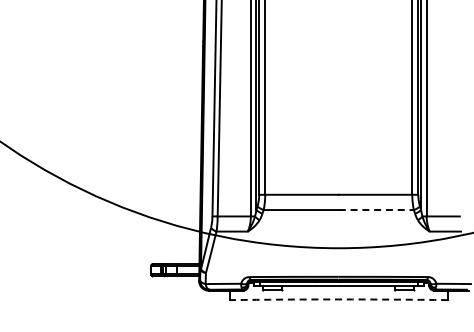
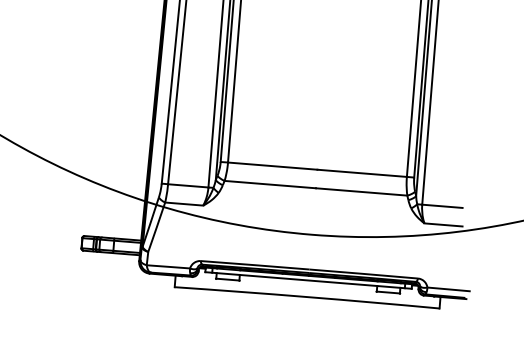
line: (376, 210) -> (361, 192), dashed -> solid
arc: (338, 299) -> (306, 297), dashed -> solid

